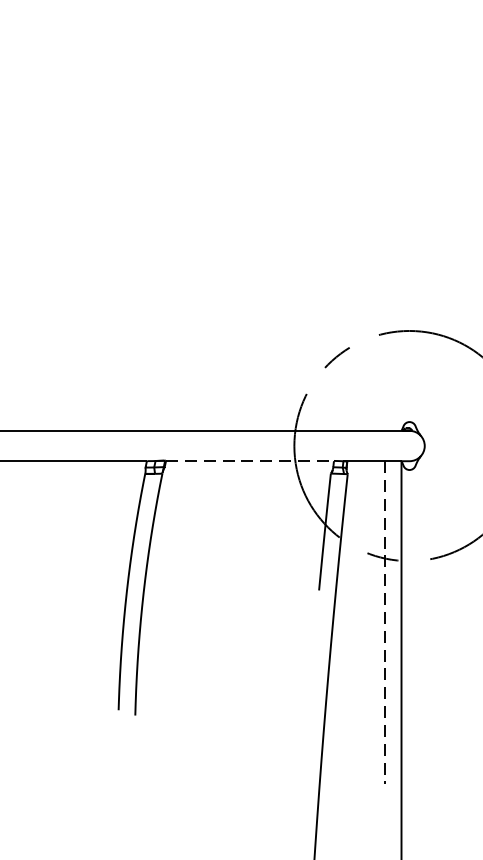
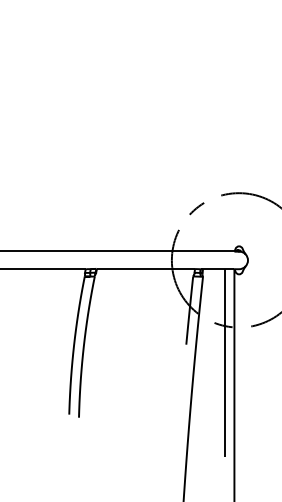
line: (250, 461) -> (146, 269), dashed -> solid
line: (384, 622) -> (224, 363), dashed -> solid

